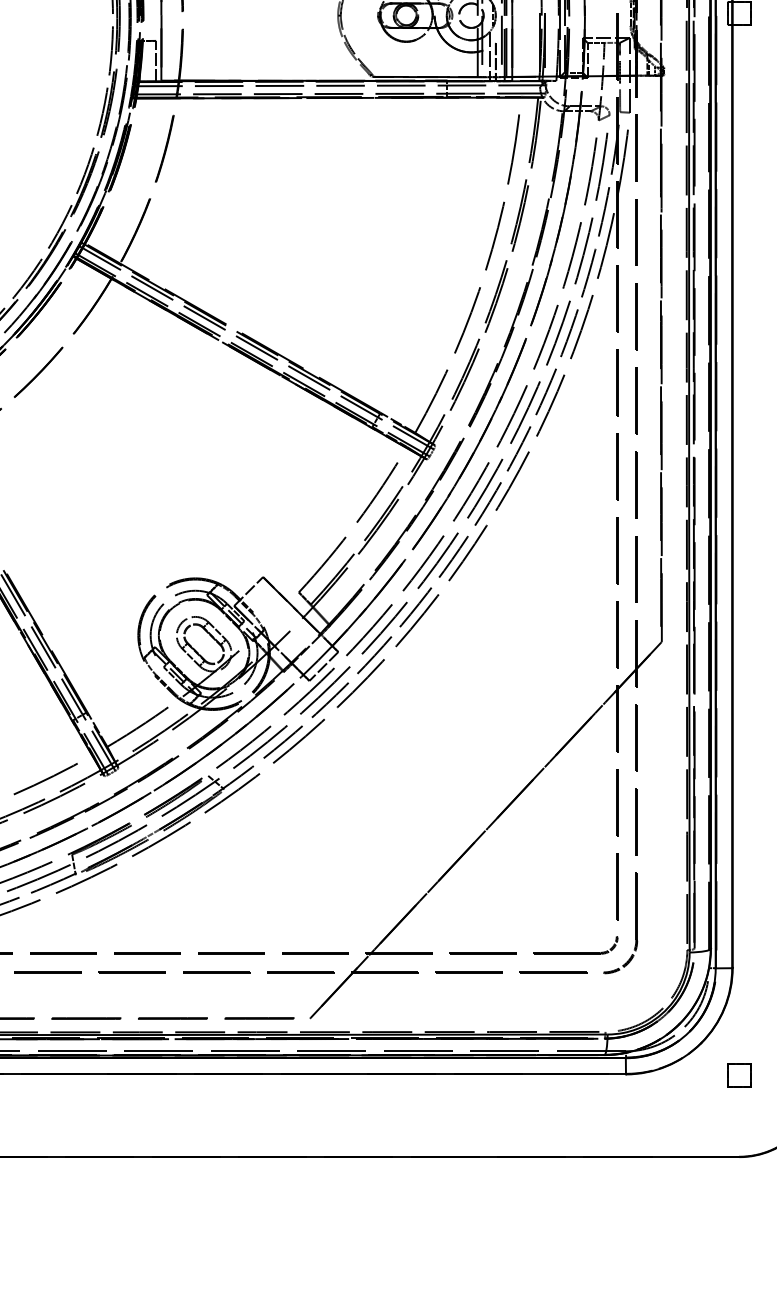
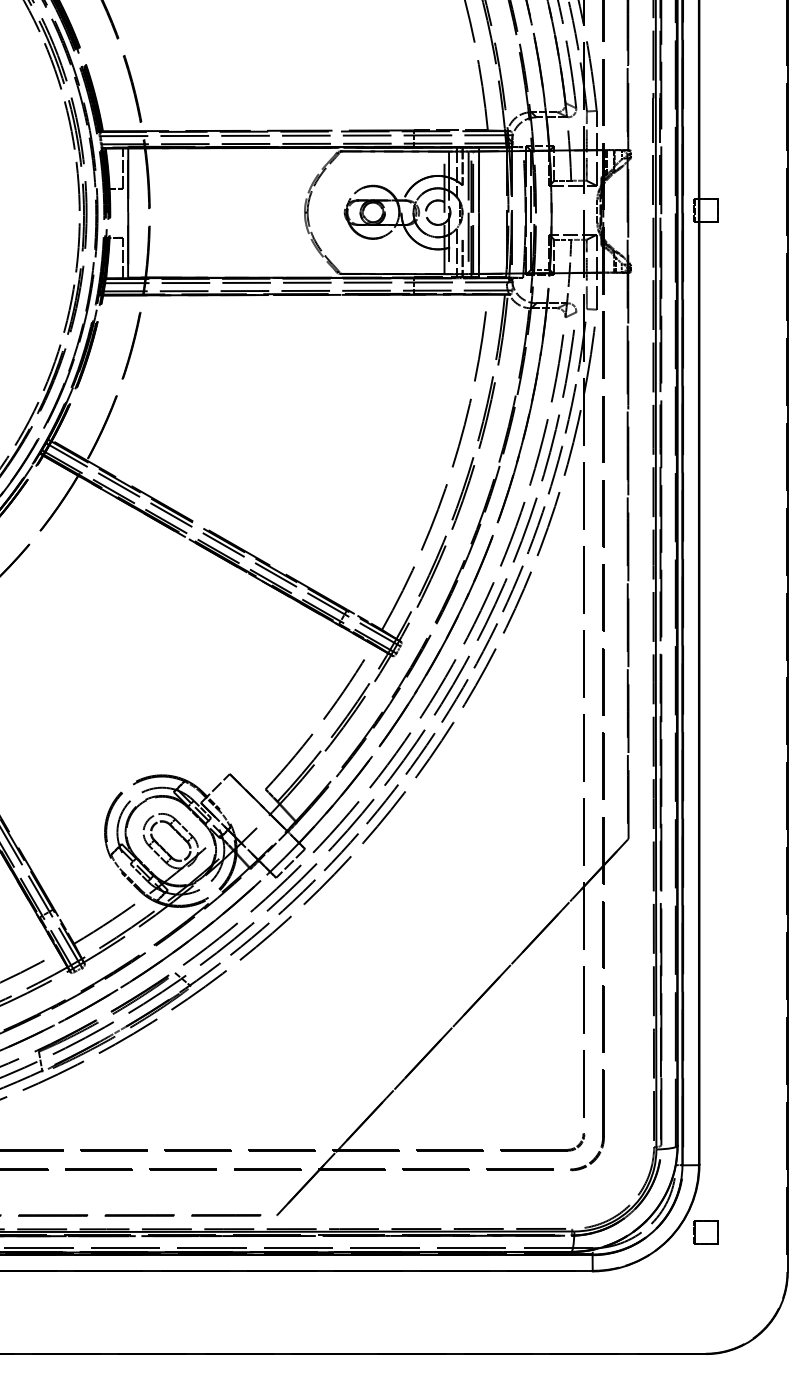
part: (738, 1075) -> (705, 1232), moved

